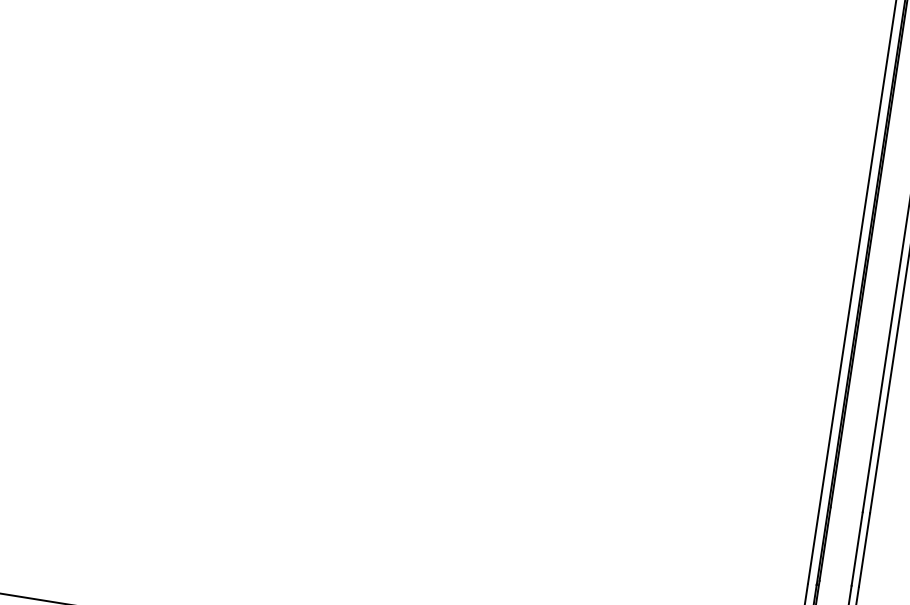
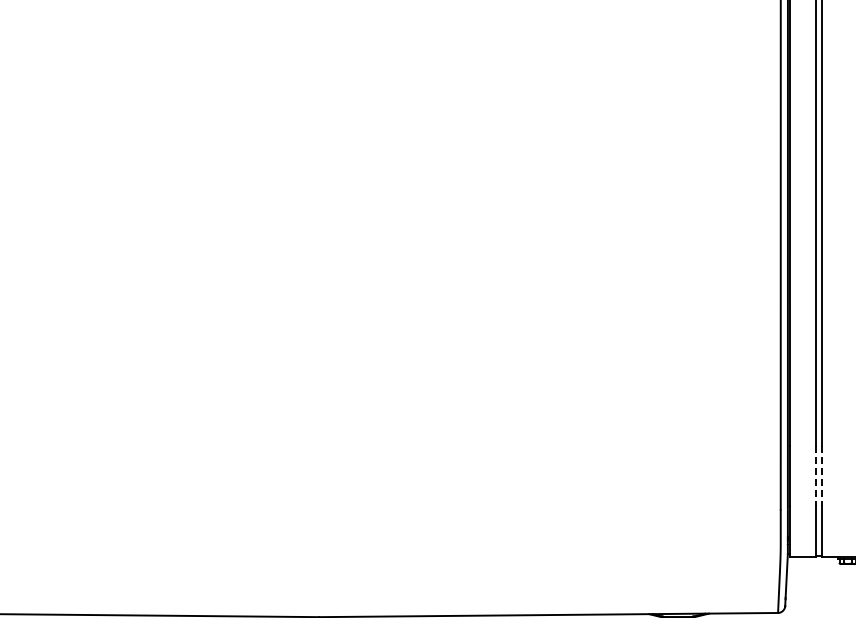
line: (856, 549) -> (815, 476), solid -> dashed
line: (863, 550) -> (821, 476), solid -> dashed

